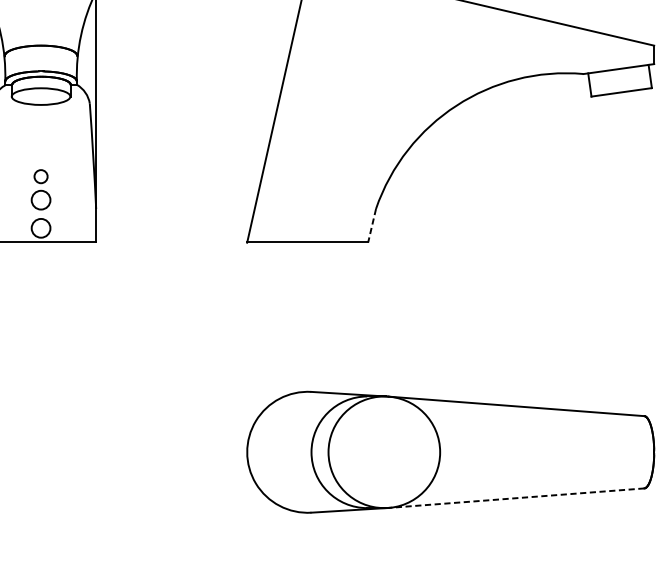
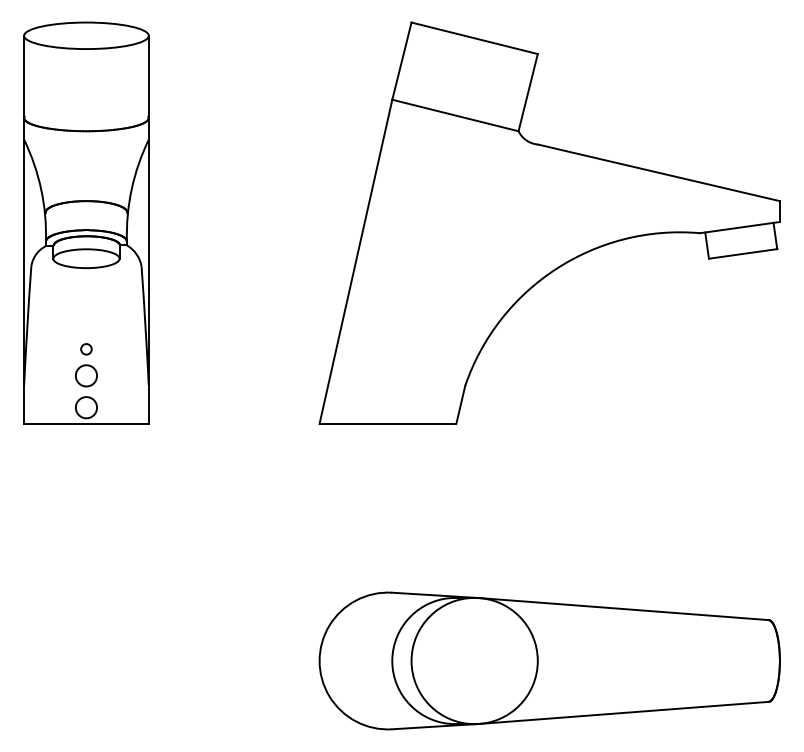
circle: (41, 176) -> (86, 349), size x0.71
line: (371, 226) -> (460, 405), dashed -> solid
line: (515, 497) -> (623, 712), dashed -> solid

